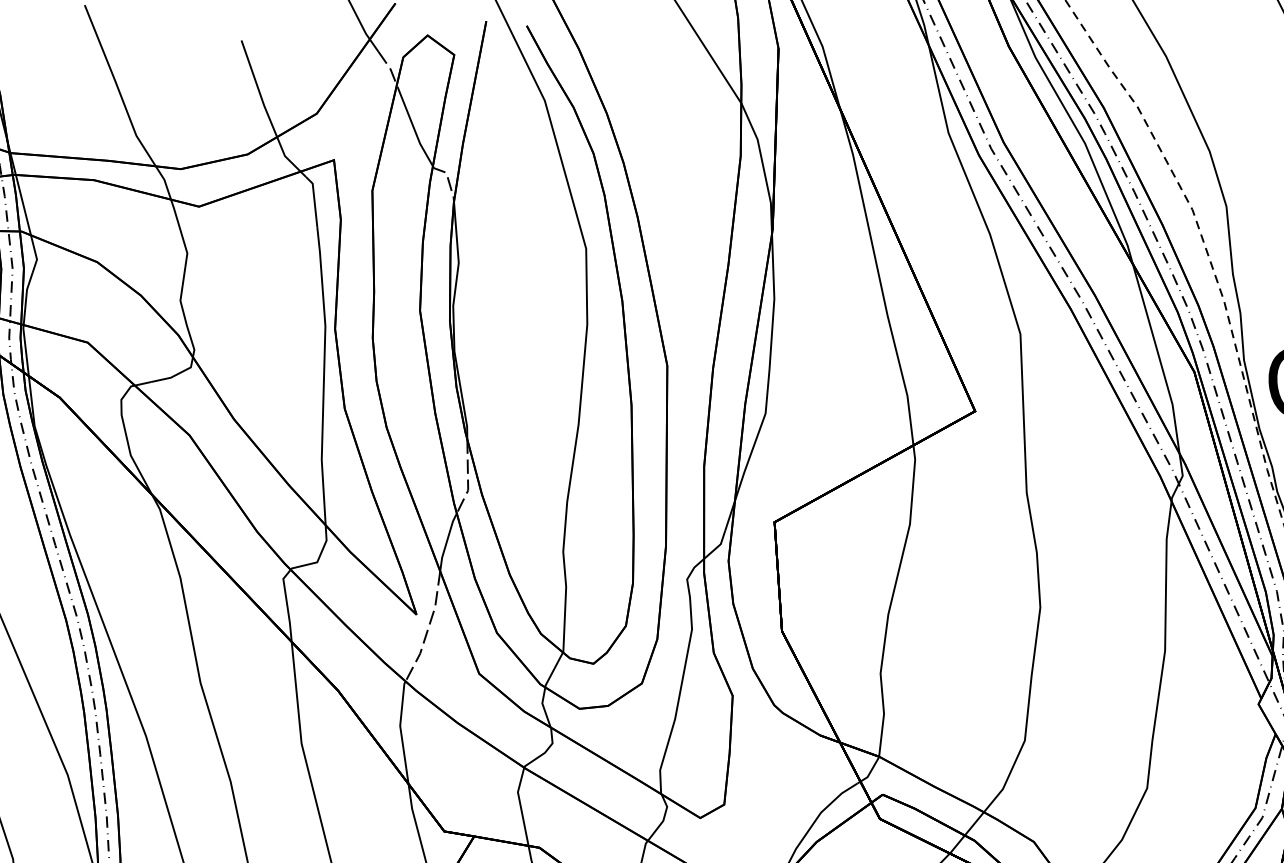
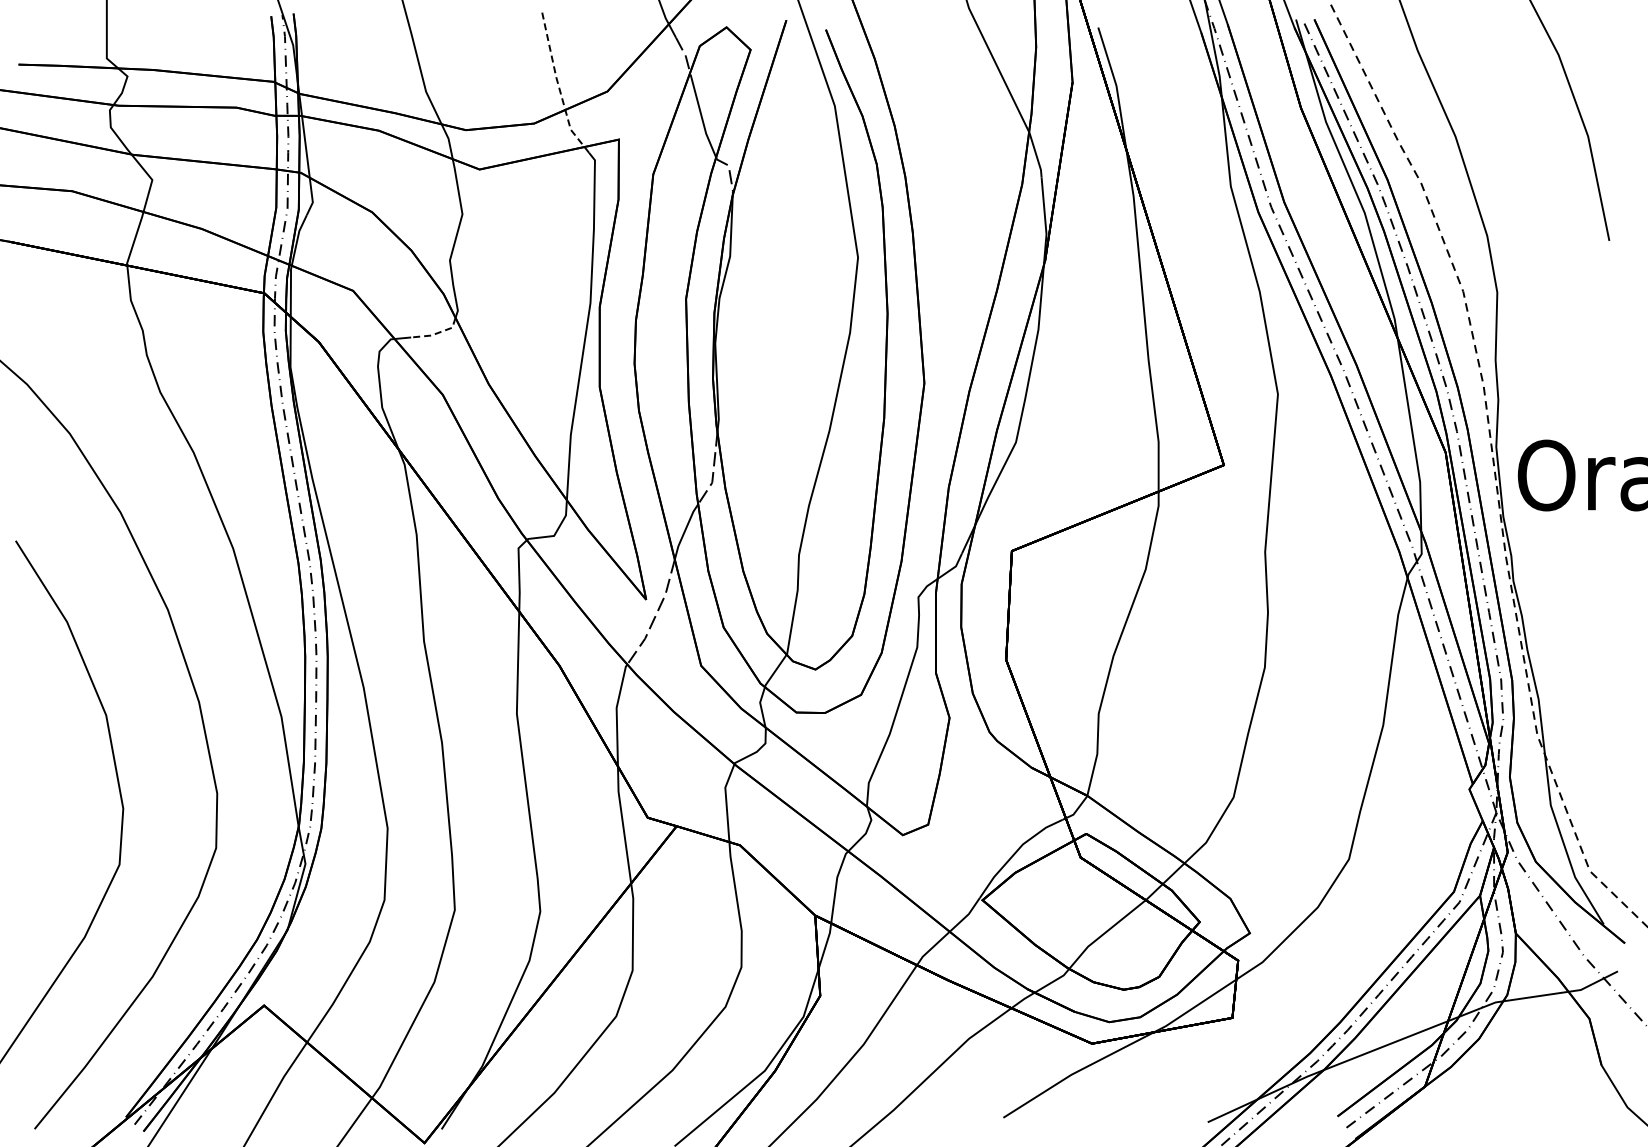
line: (267, 112) -> (558, 84), solid -> dashed
line: (175, 375) -> (436, 333), solid -> dashed

